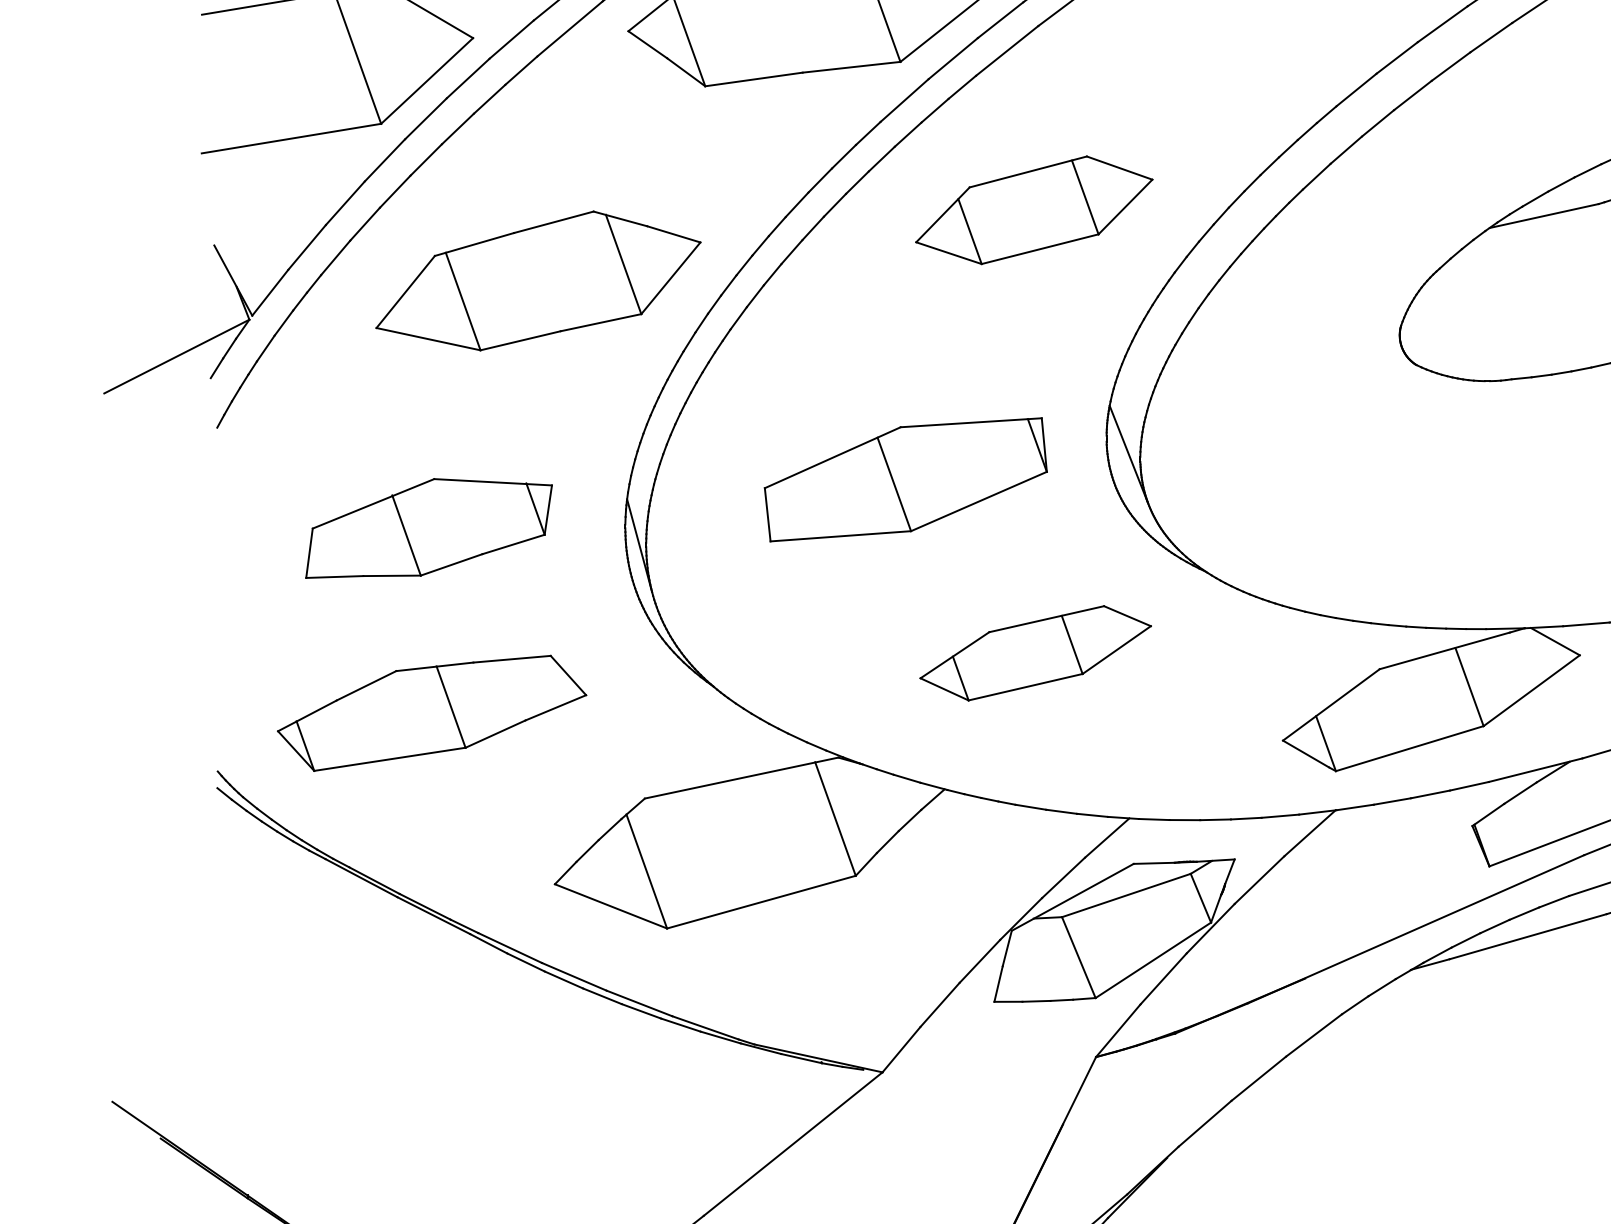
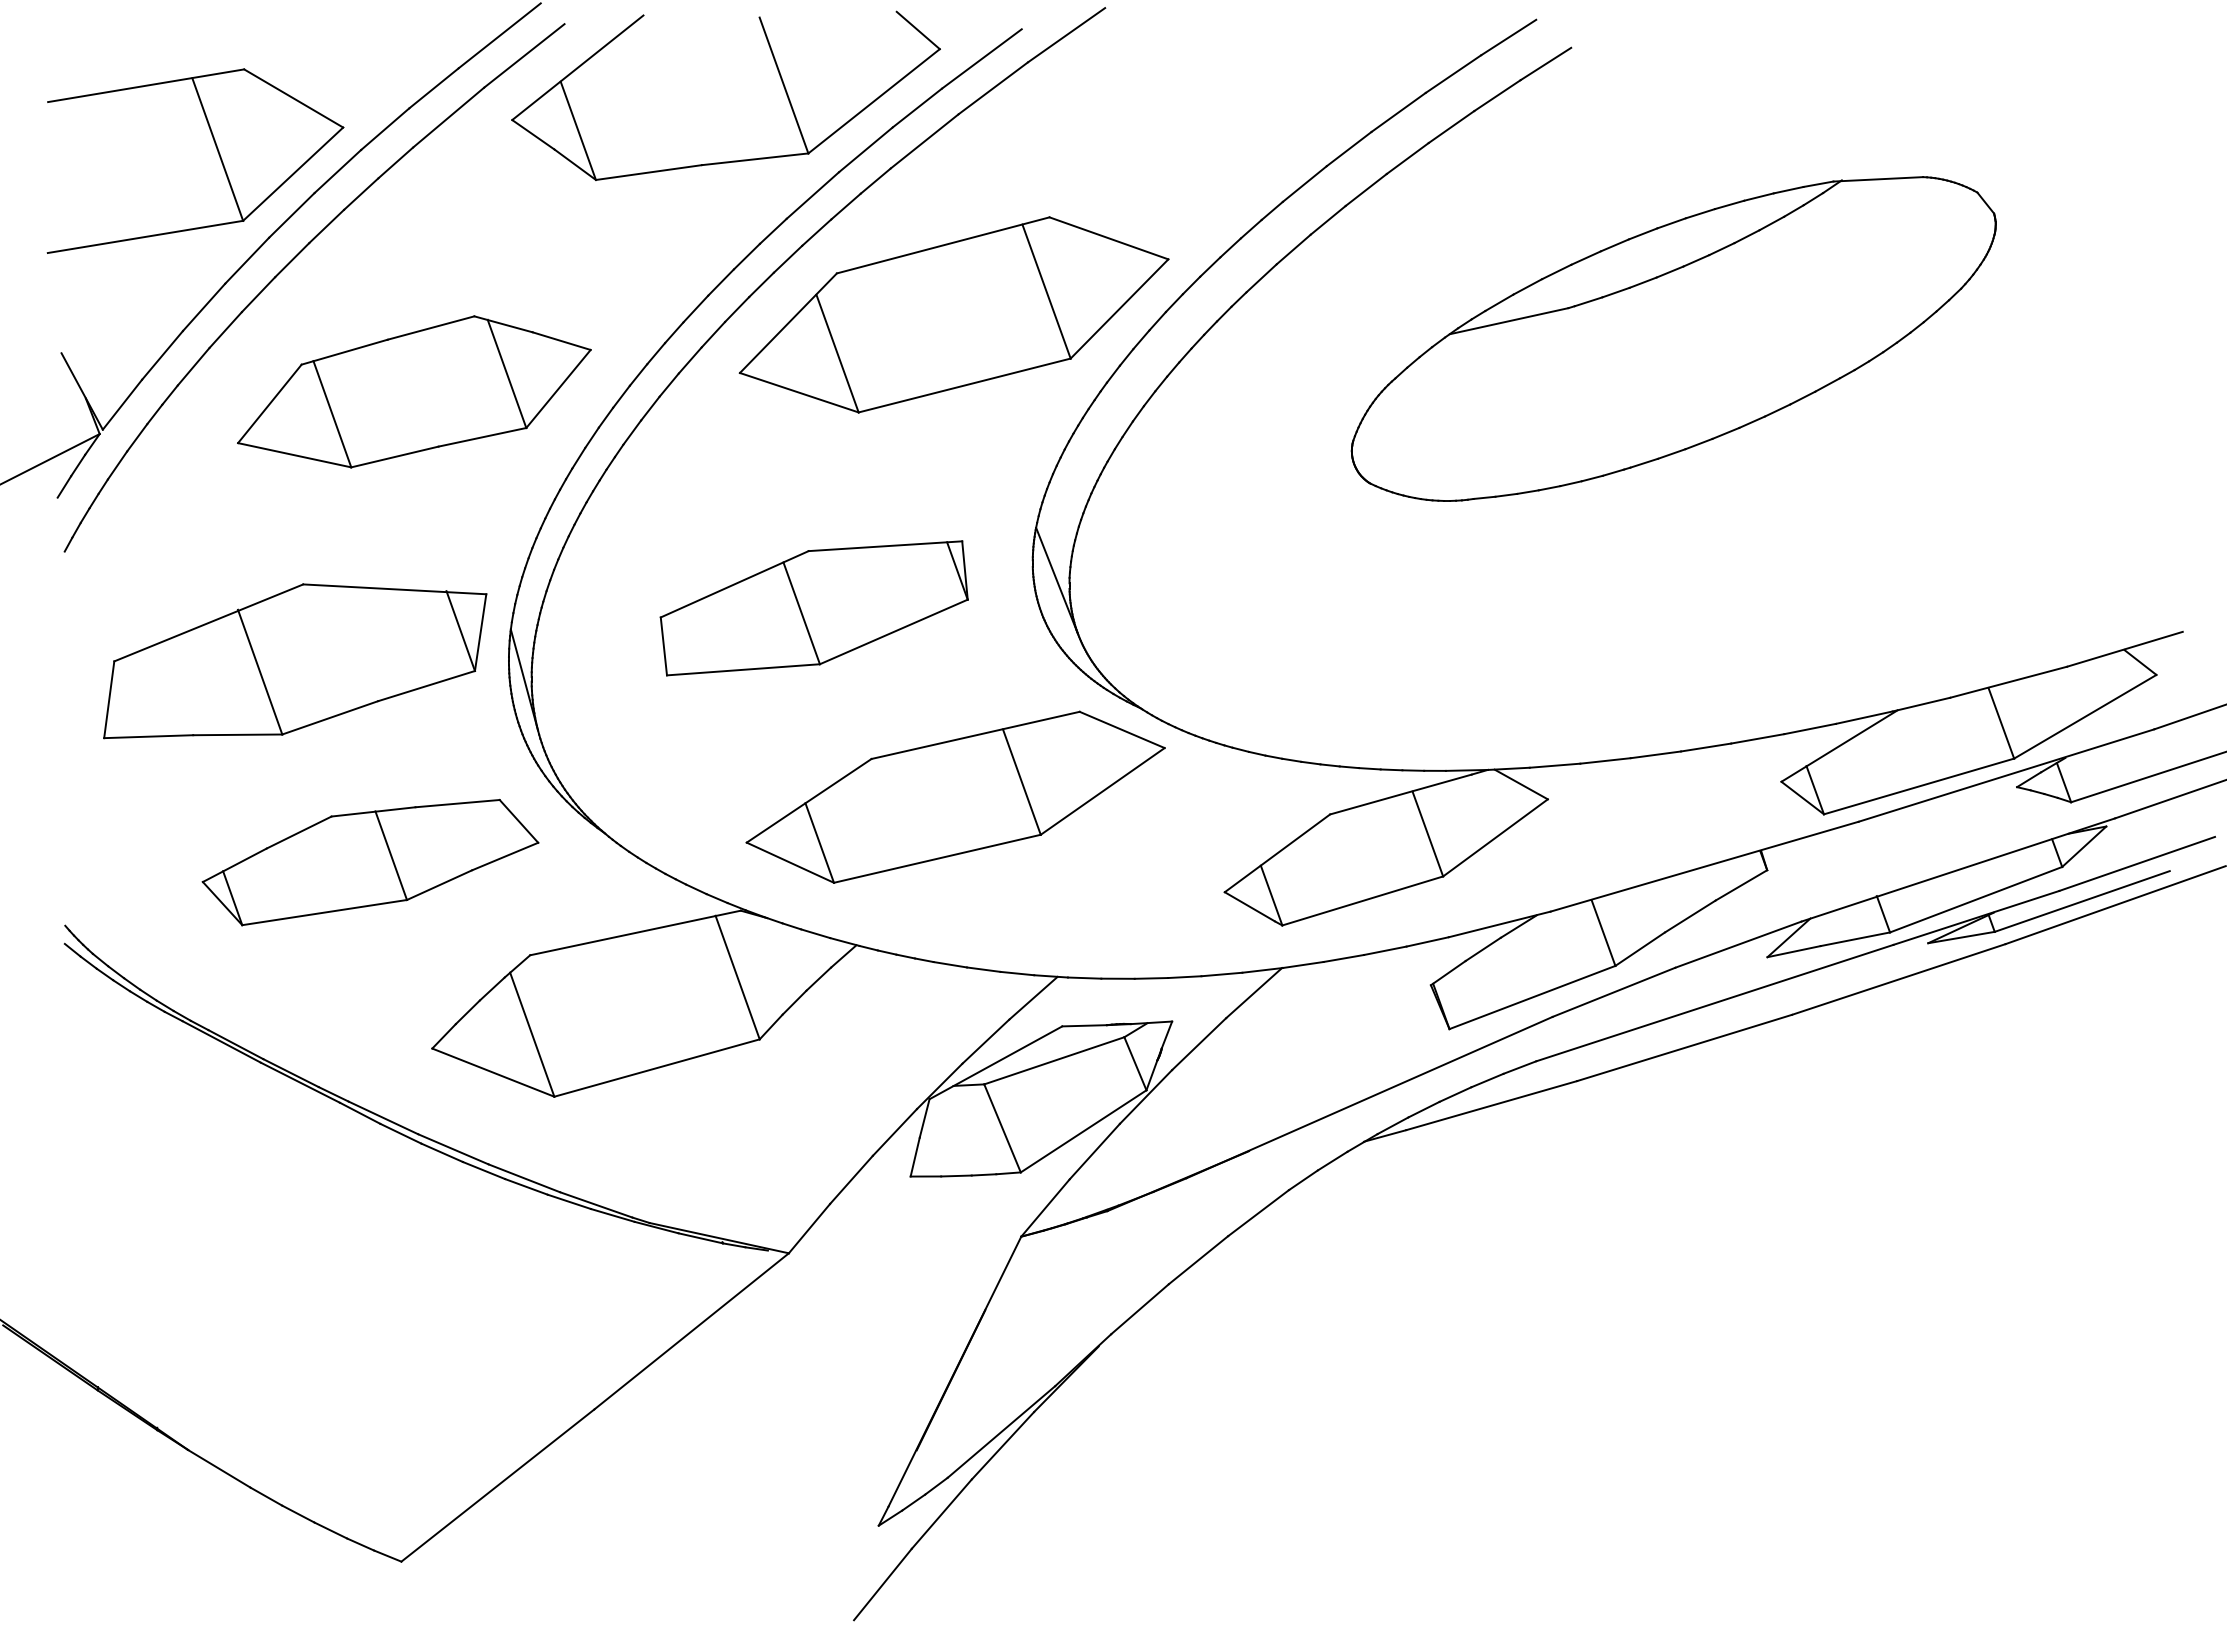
part: (1033, 209) -> (953, 314), size x1.67
part: (429, 528) -> (295, 661), size x1.43
part: (1035, 652) -> (955, 796), size x1.67
part: (432, 713) -> (370, 862), moved

